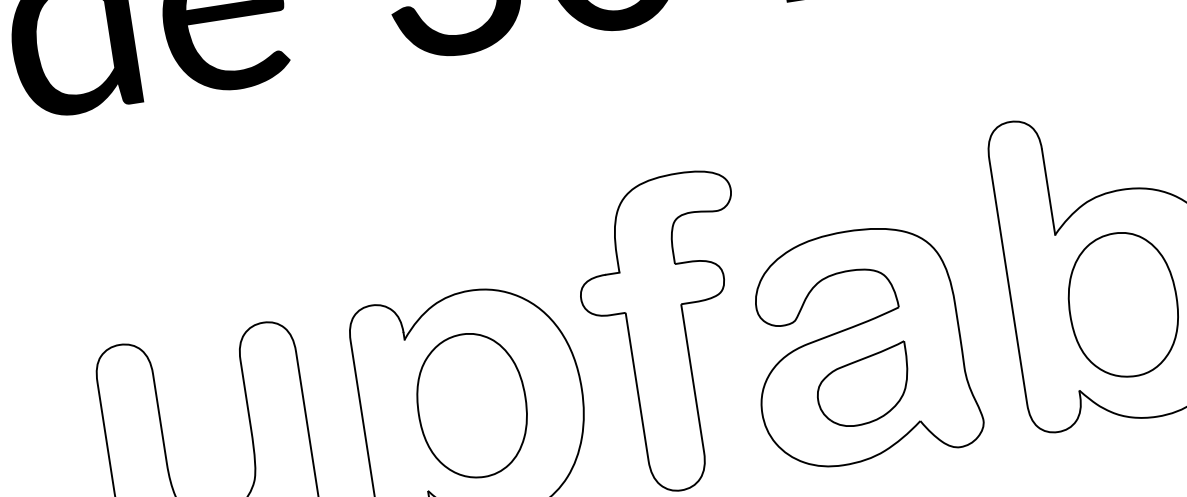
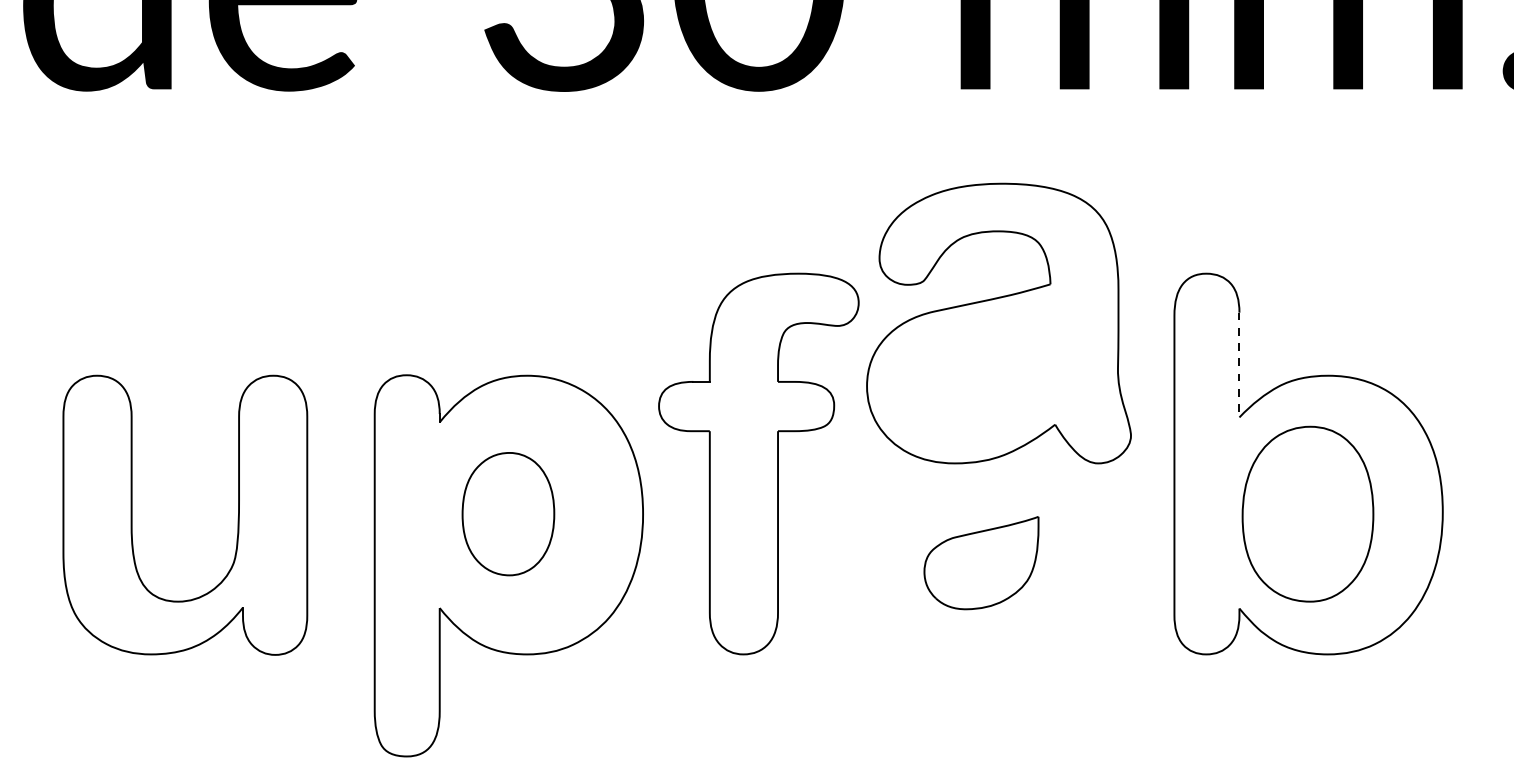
line: (1048, 192) -> (1239, 365), solid -> dashed
part: (861, 345) -> (998, 323), moved
part: (472, 405) -> (508, 513), size x0.7

